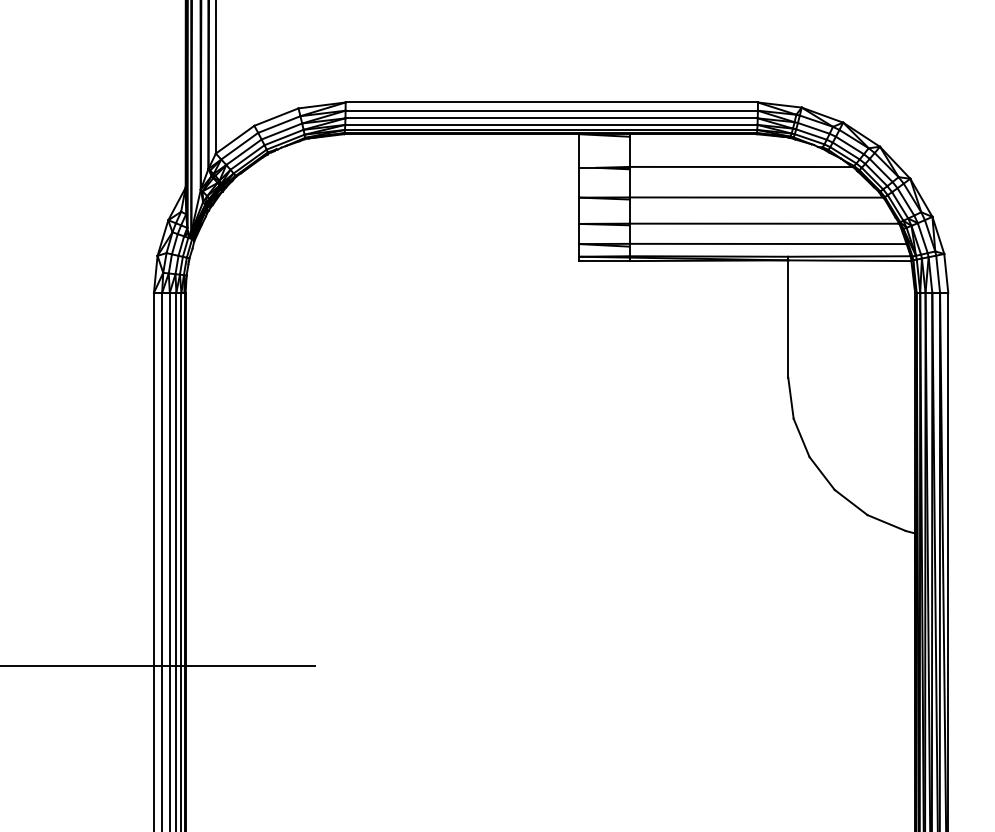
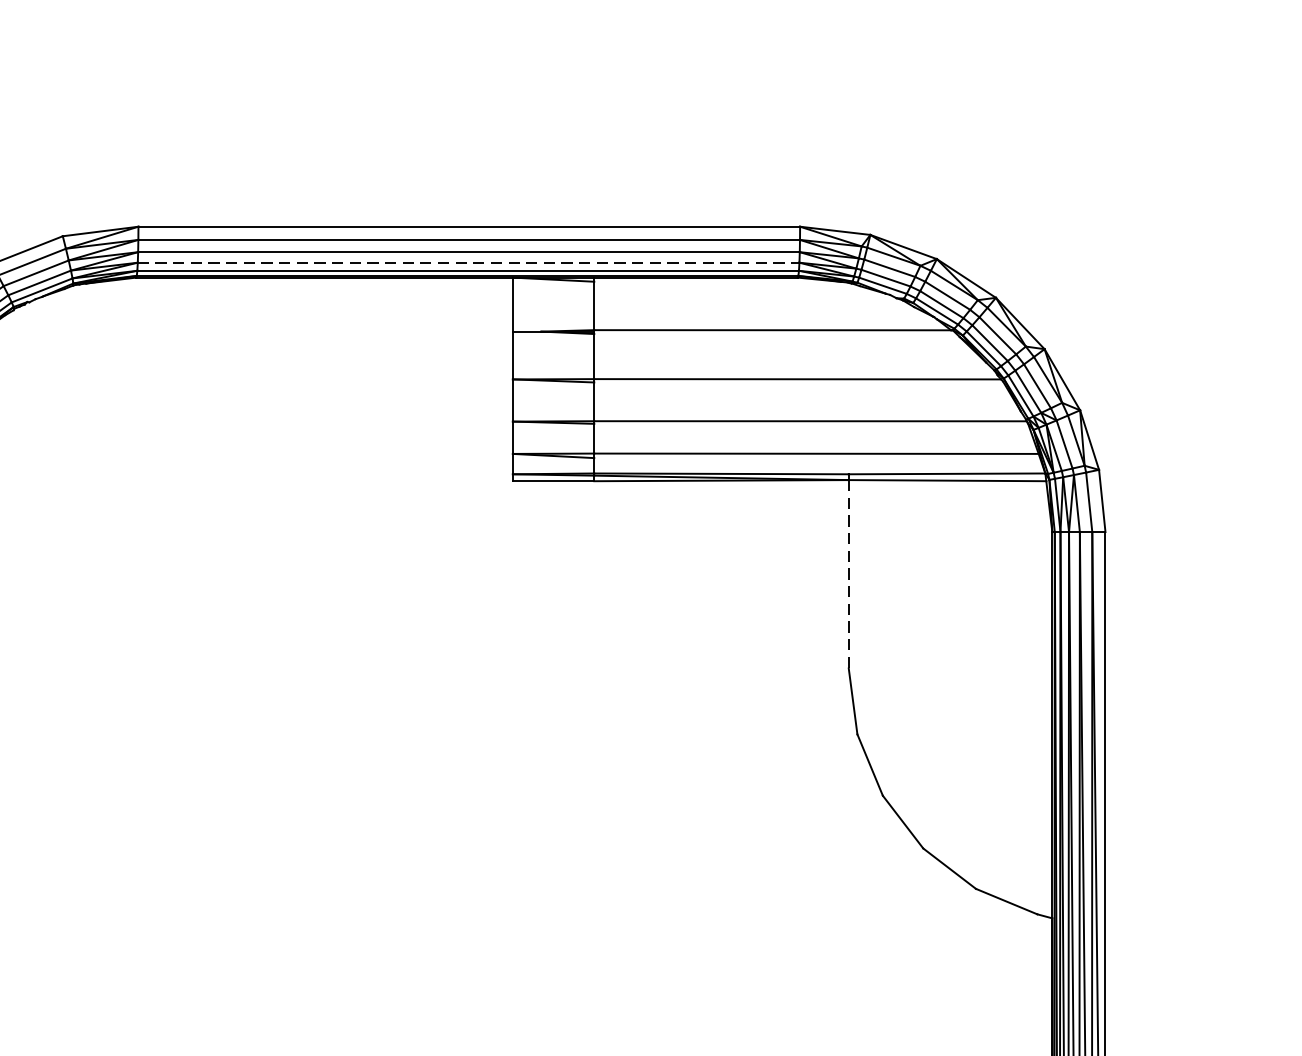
line: (551, 124) -> (468, 262), solid -> dashed
line: (788, 319) -> (849, 574), solid -> dashed

